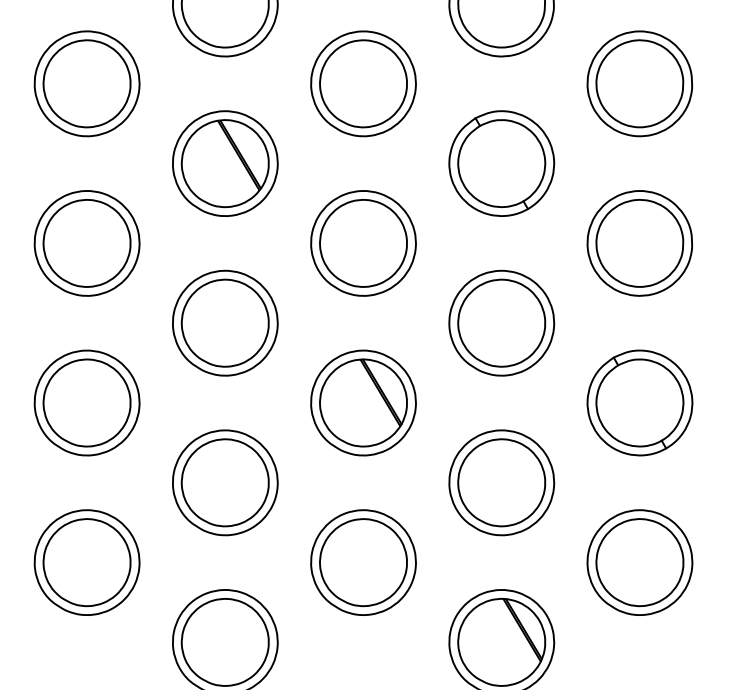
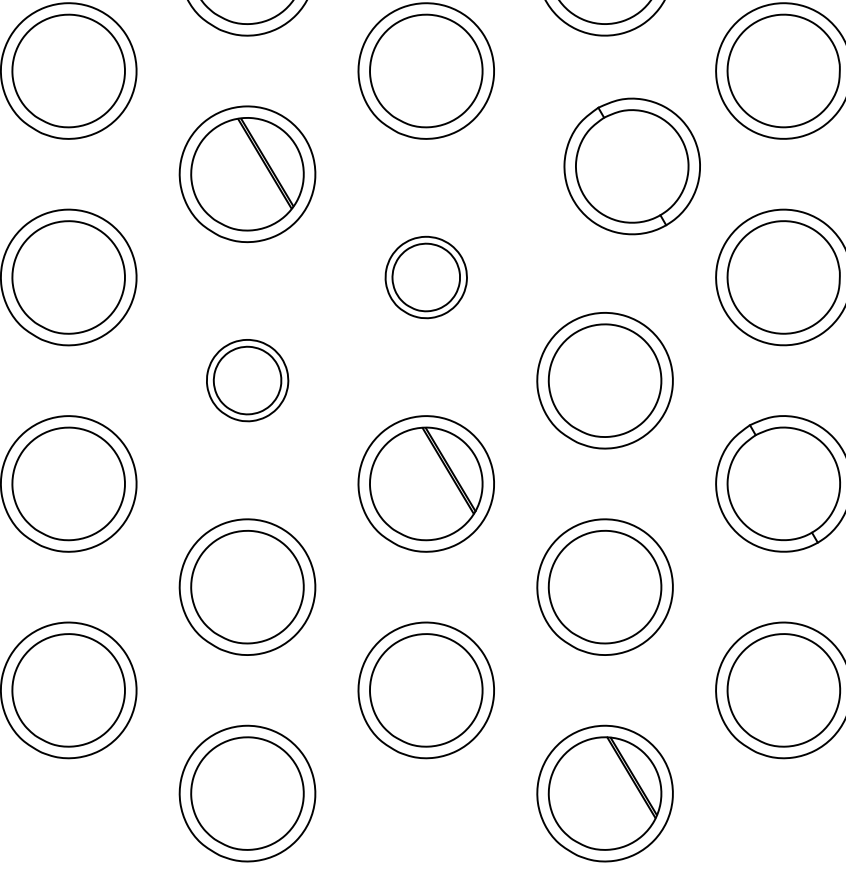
part: (501, 163) -> (631, 166), moved
part: (363, 243) -> (426, 277), size x0.6
part: (225, 322) -> (247, 379), size x0.6

